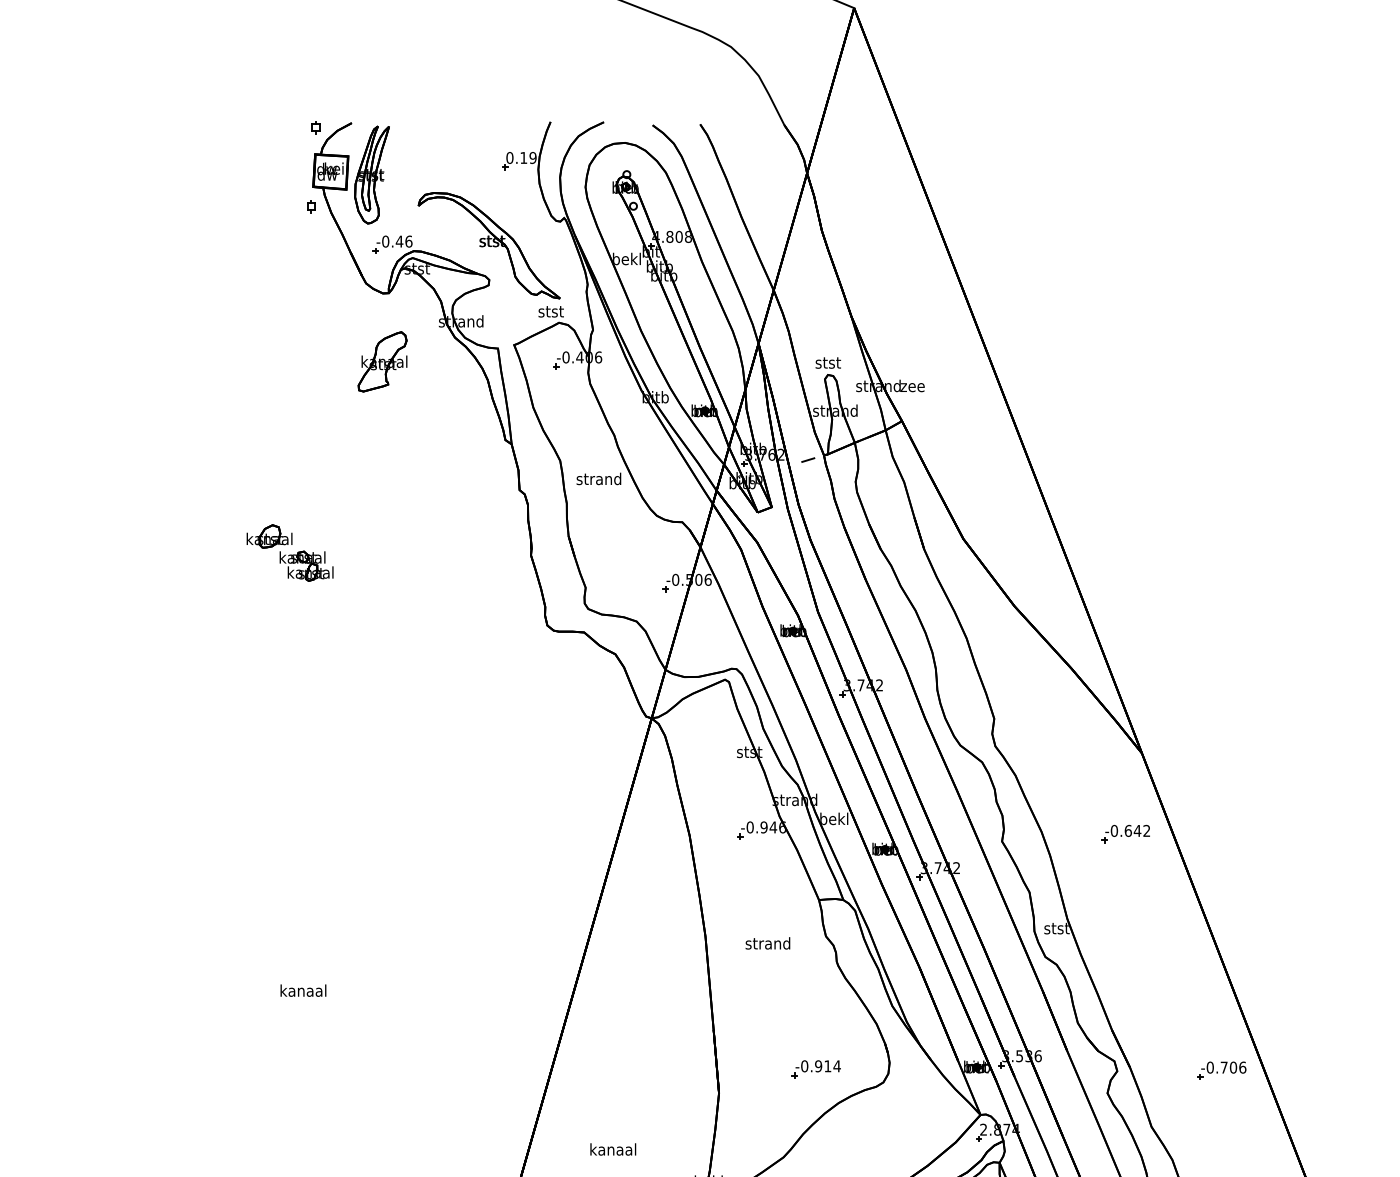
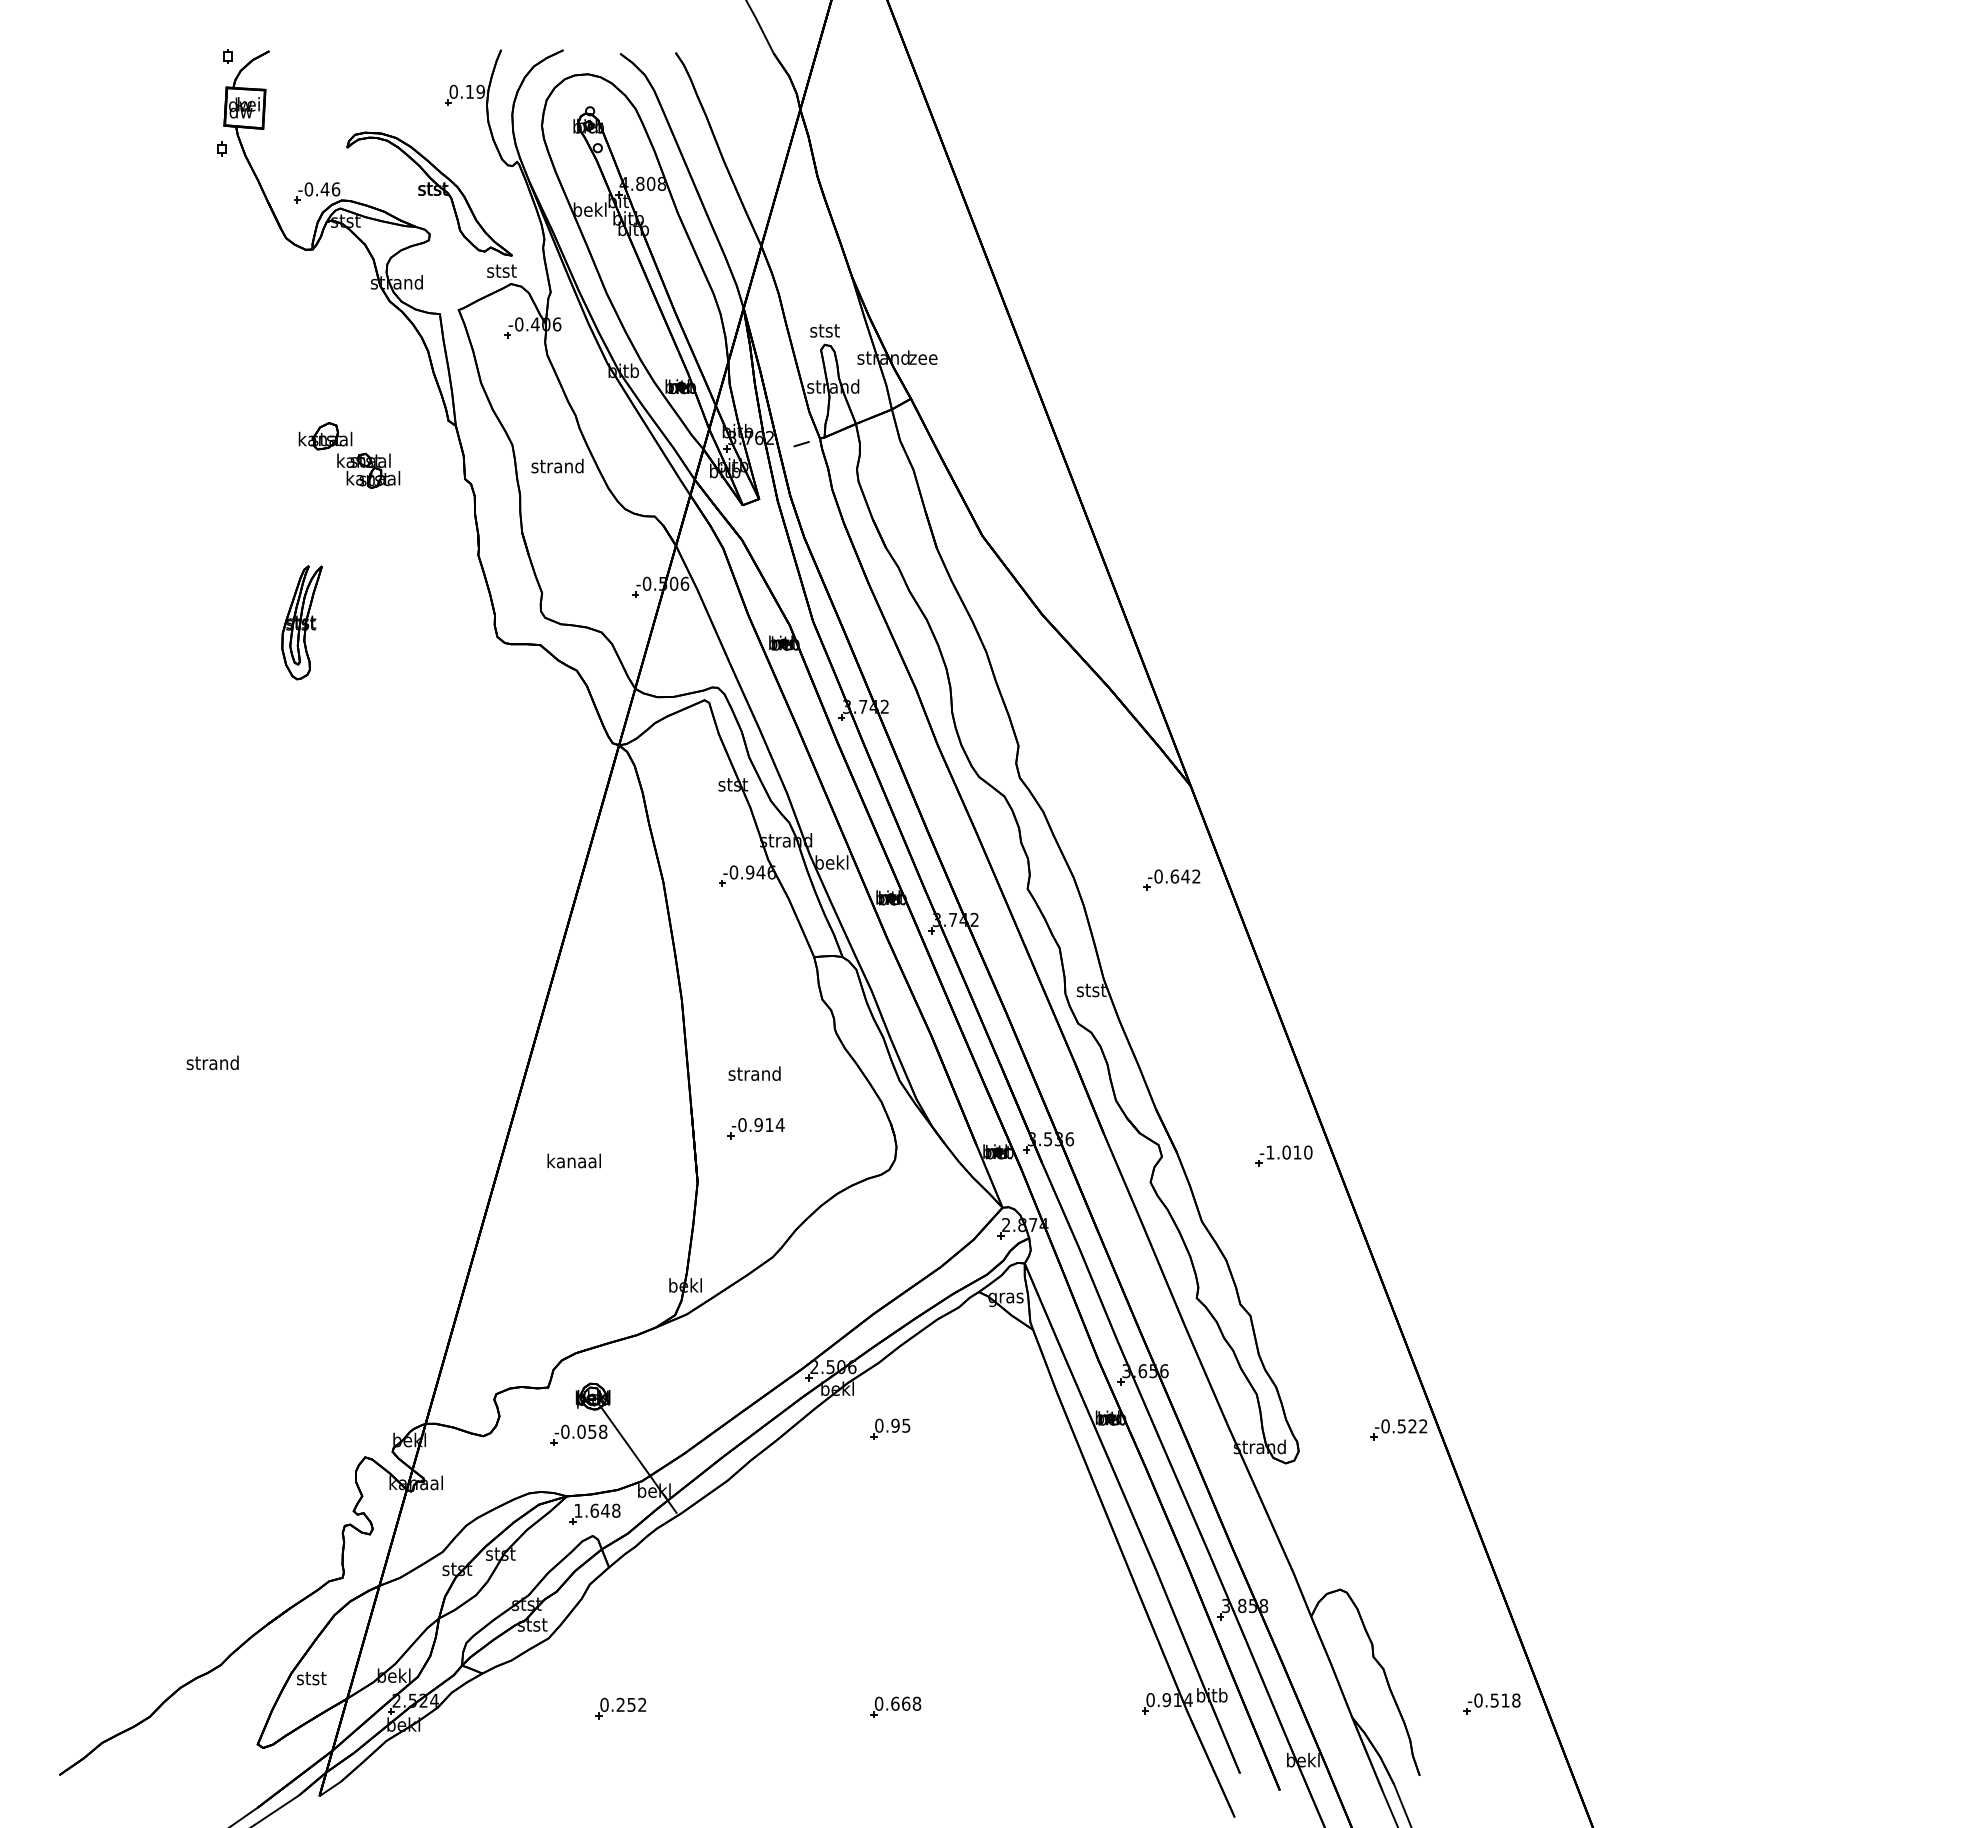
part: (371, 174) -> (301, 622), moved
part: (382, 361) -> (305, 329), removed
part: (290, 553) -> (349, 455), moved
text: (767, 943) -> (754, 1073), moved
text: (303, 990) -> (212, 1062), kanaal -> strand
text: (1226, 1067) -> (1289, 1152), -0.706 -> -1.010
part: (815, 1069) -> (755, 1128), moved
text: (612, 1149) -> (573, 1160), moved

